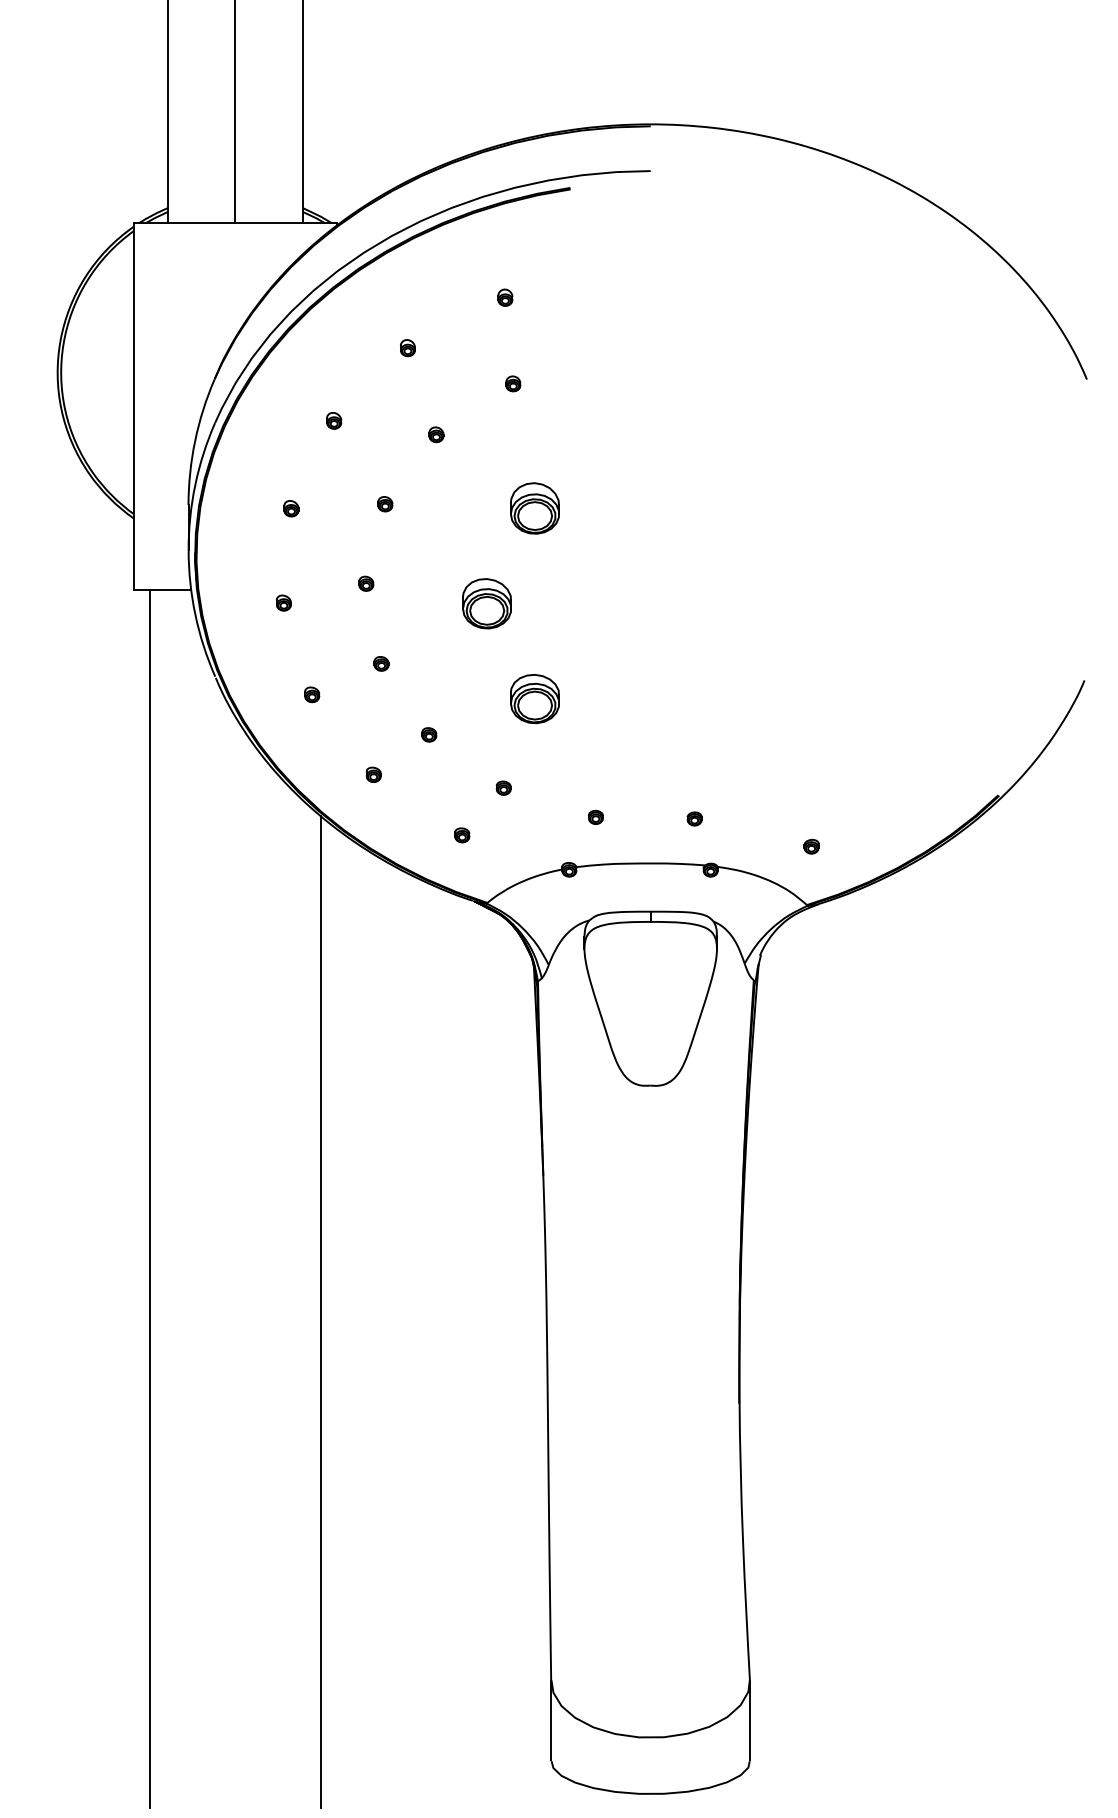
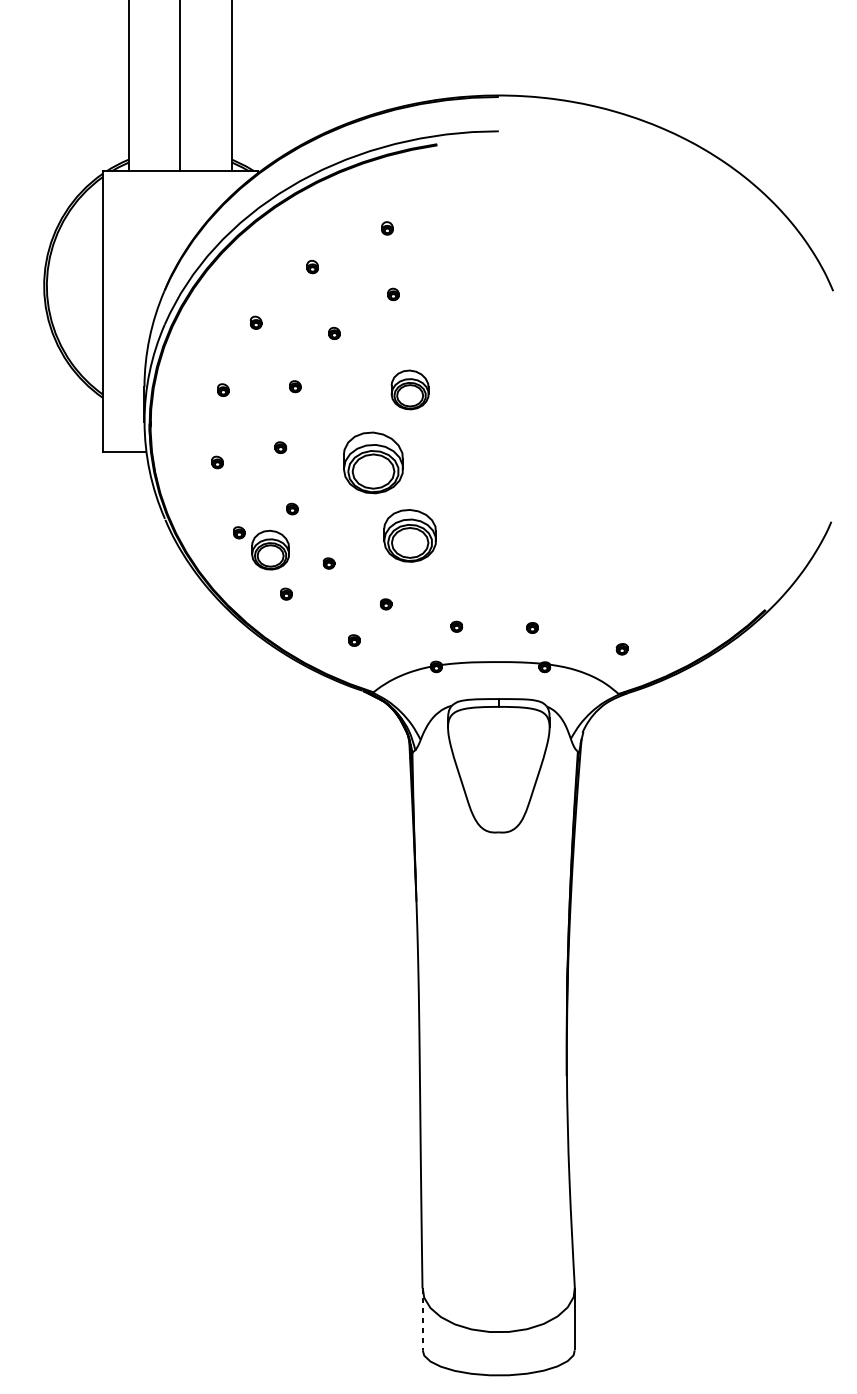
part: (486, 603) -> (372, 462), size x1.6
part: (534, 699) -> (409, 536), size x1.4
part: (352, 717) -> (270, 550), added
line: (150, 1198) -> (115, 918), removed
line: (320, 1311) -> (245, 1005), removed
line: (551, 1720) -> (422, 1319), solid -> dashed

